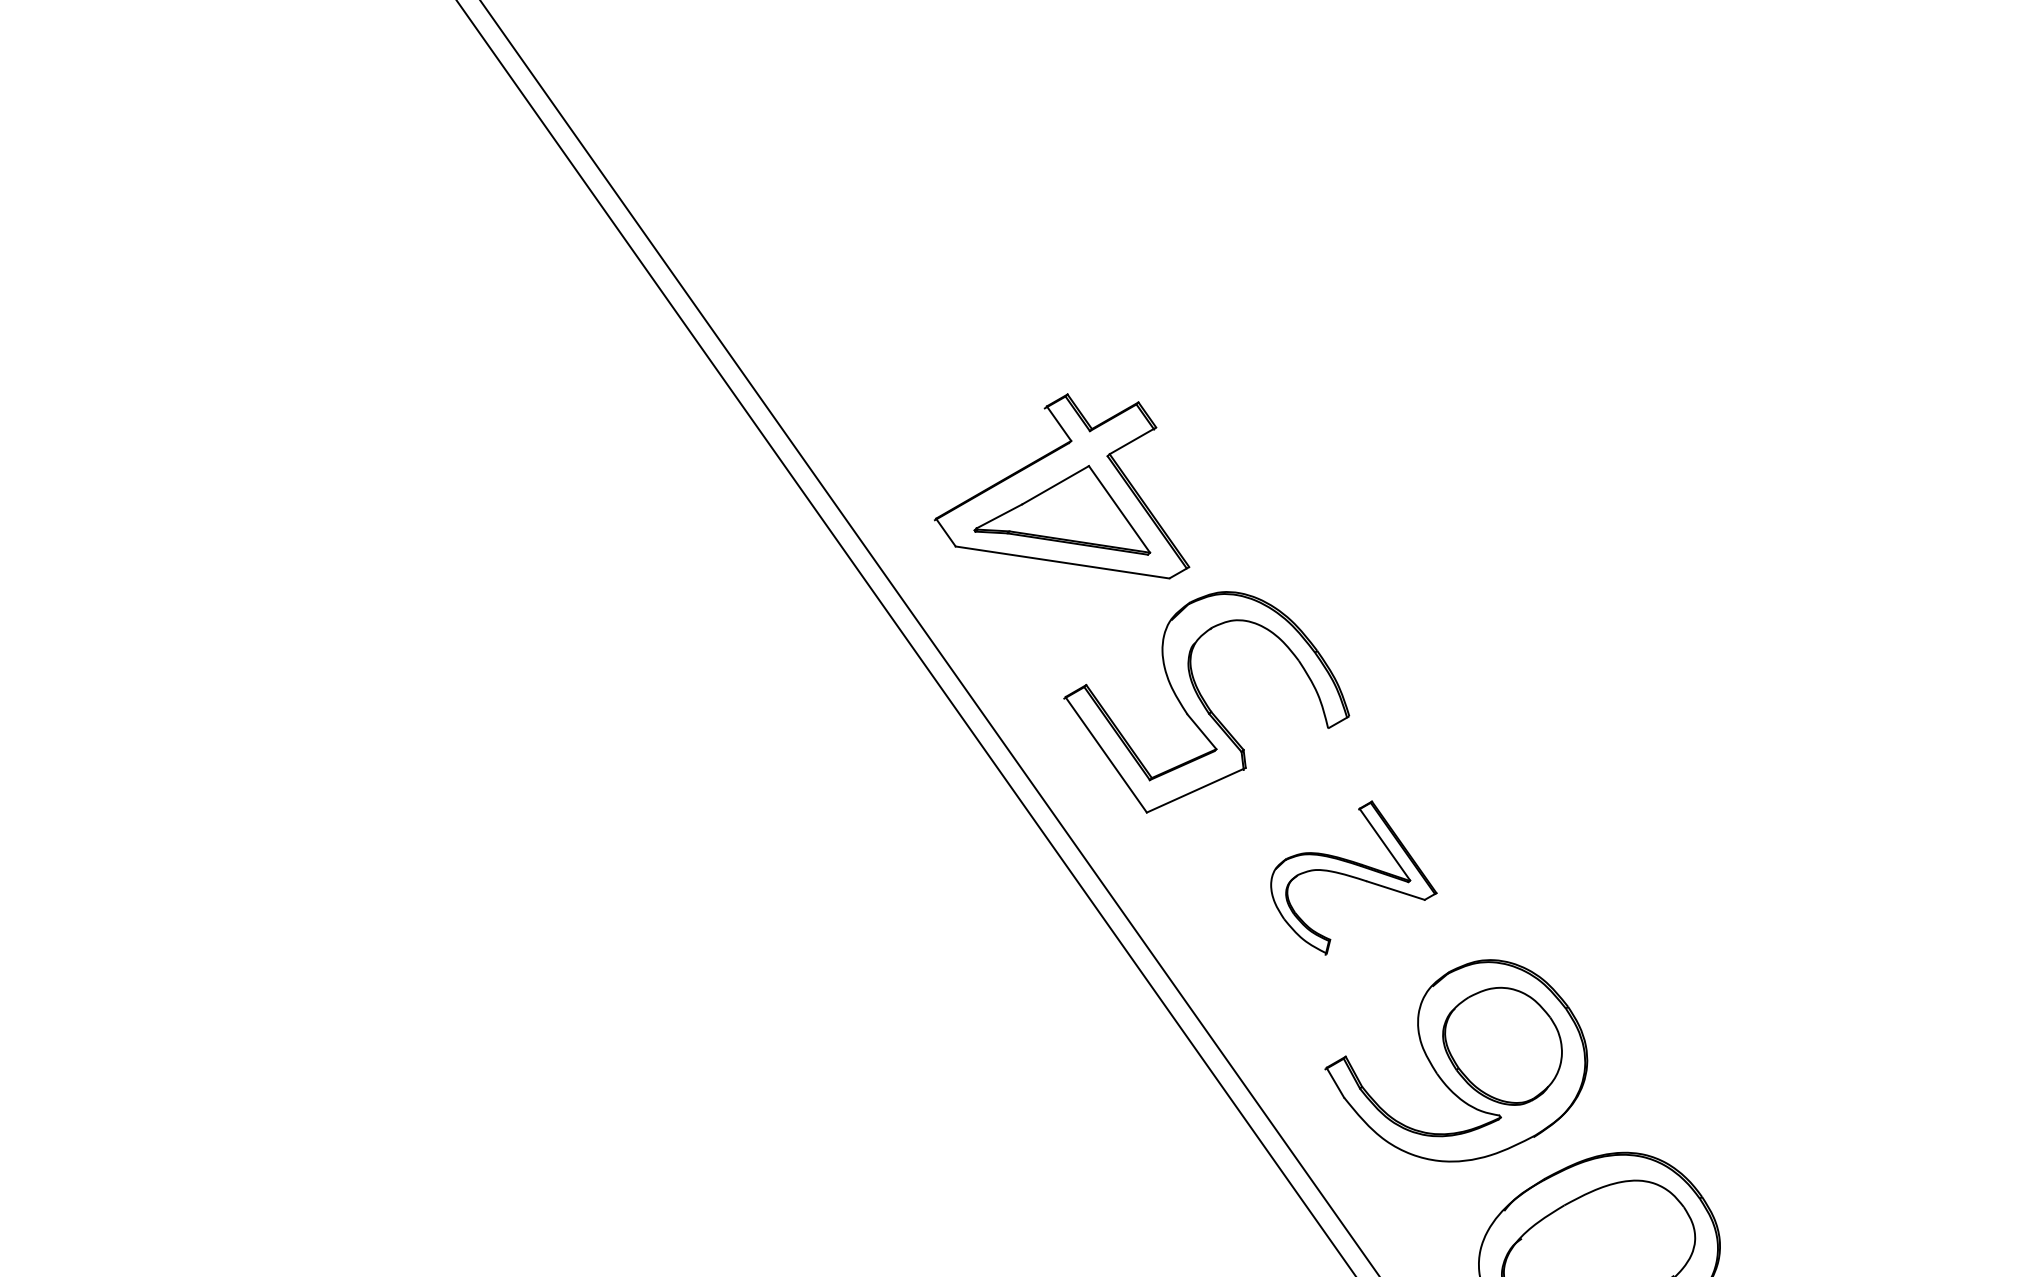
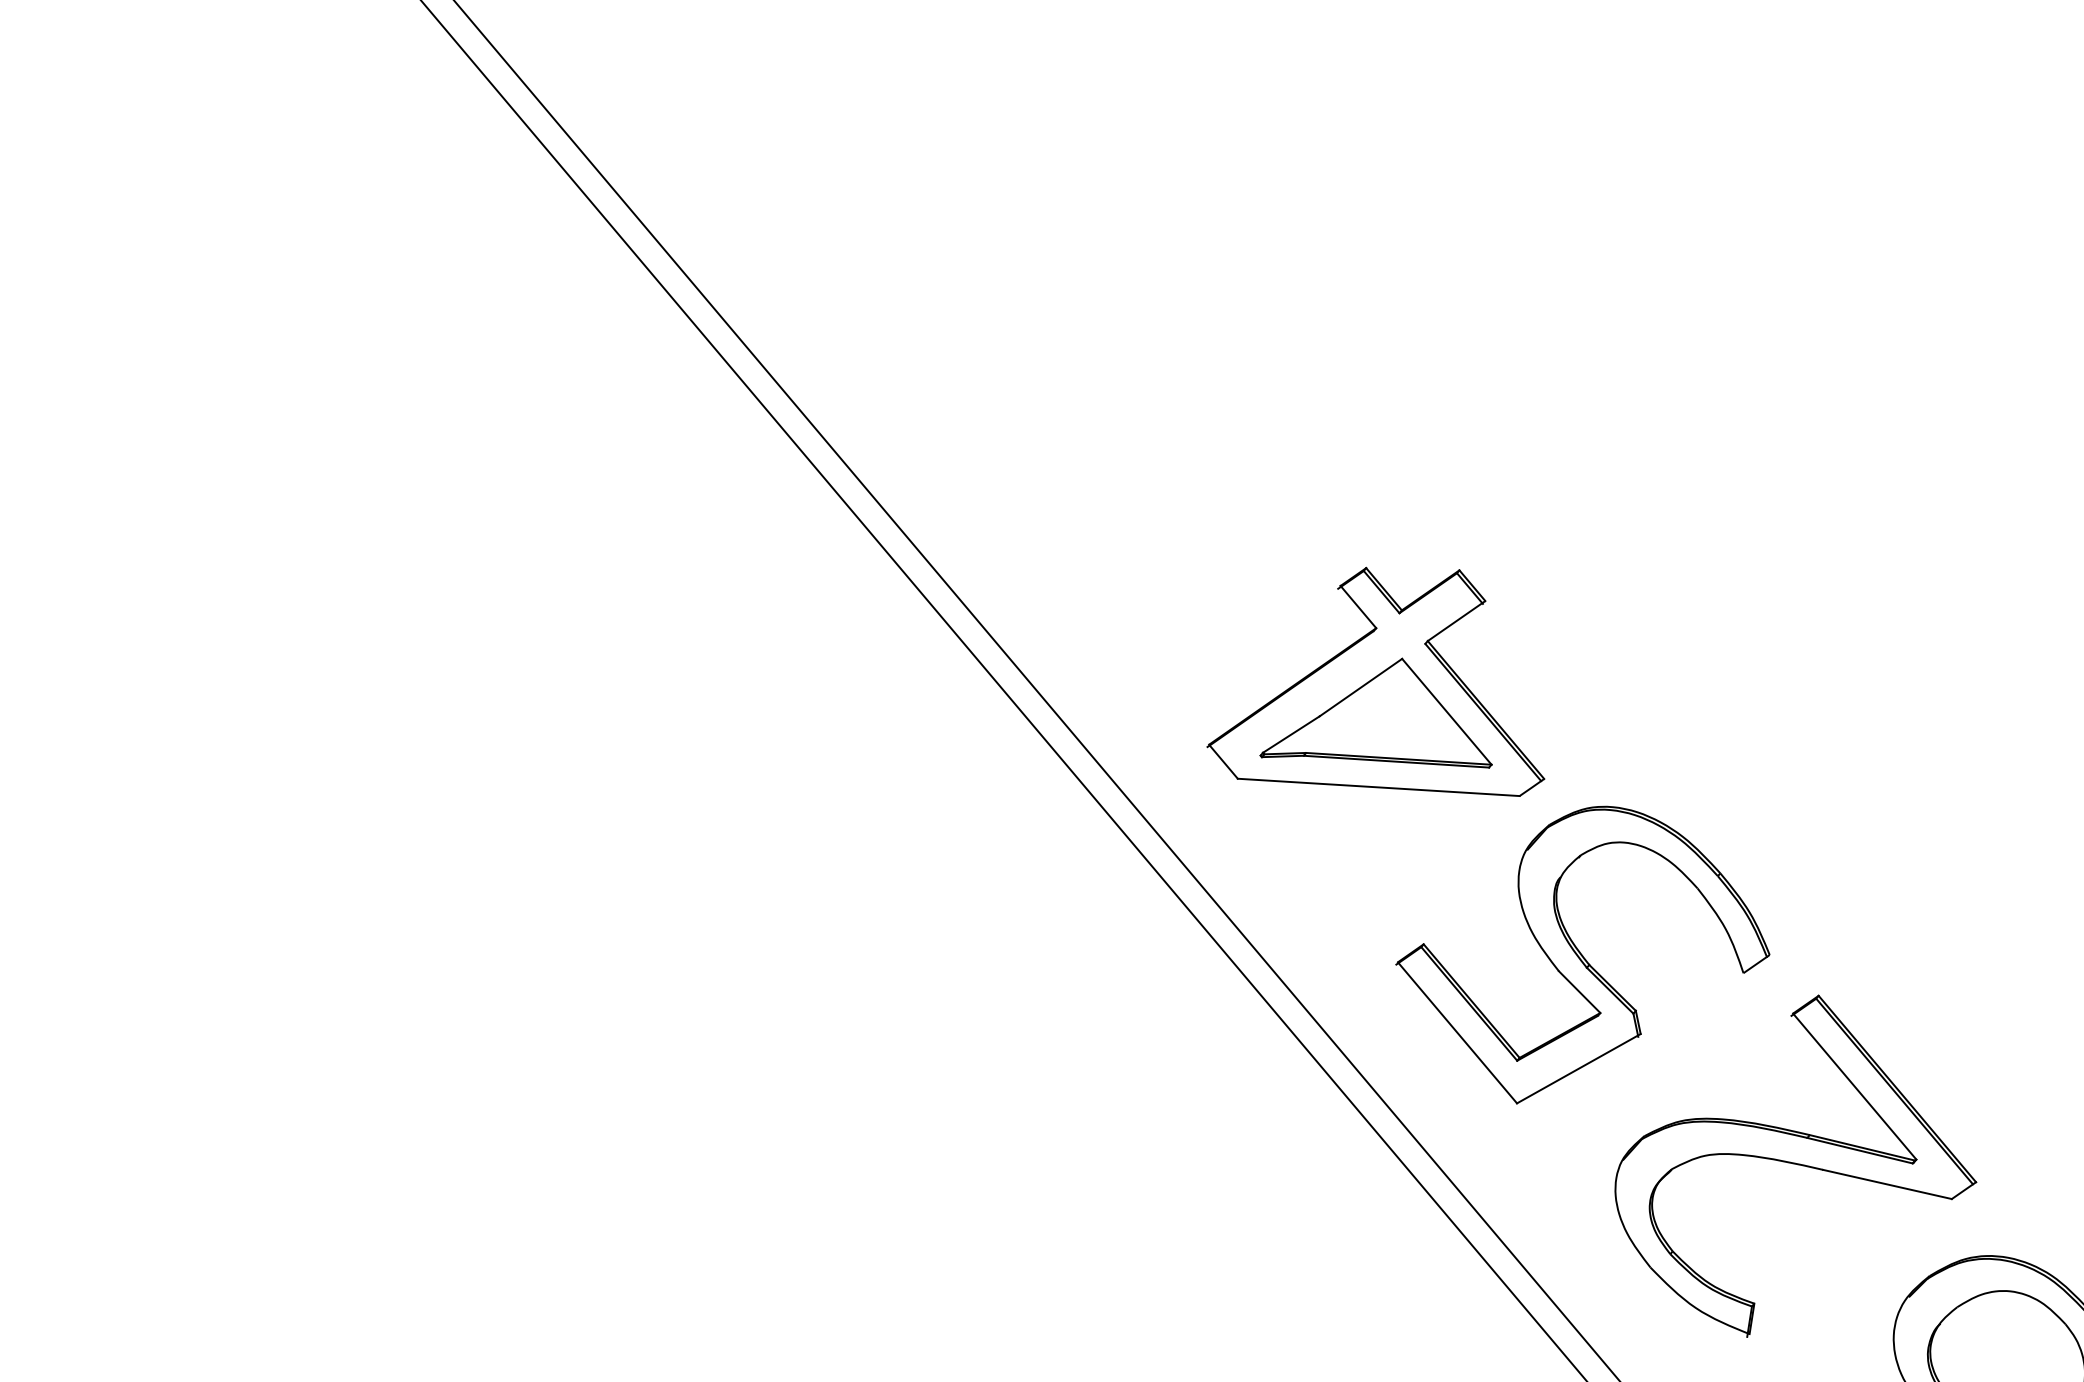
part: (1353, 877) -> (1793, 1164), size x1.67

